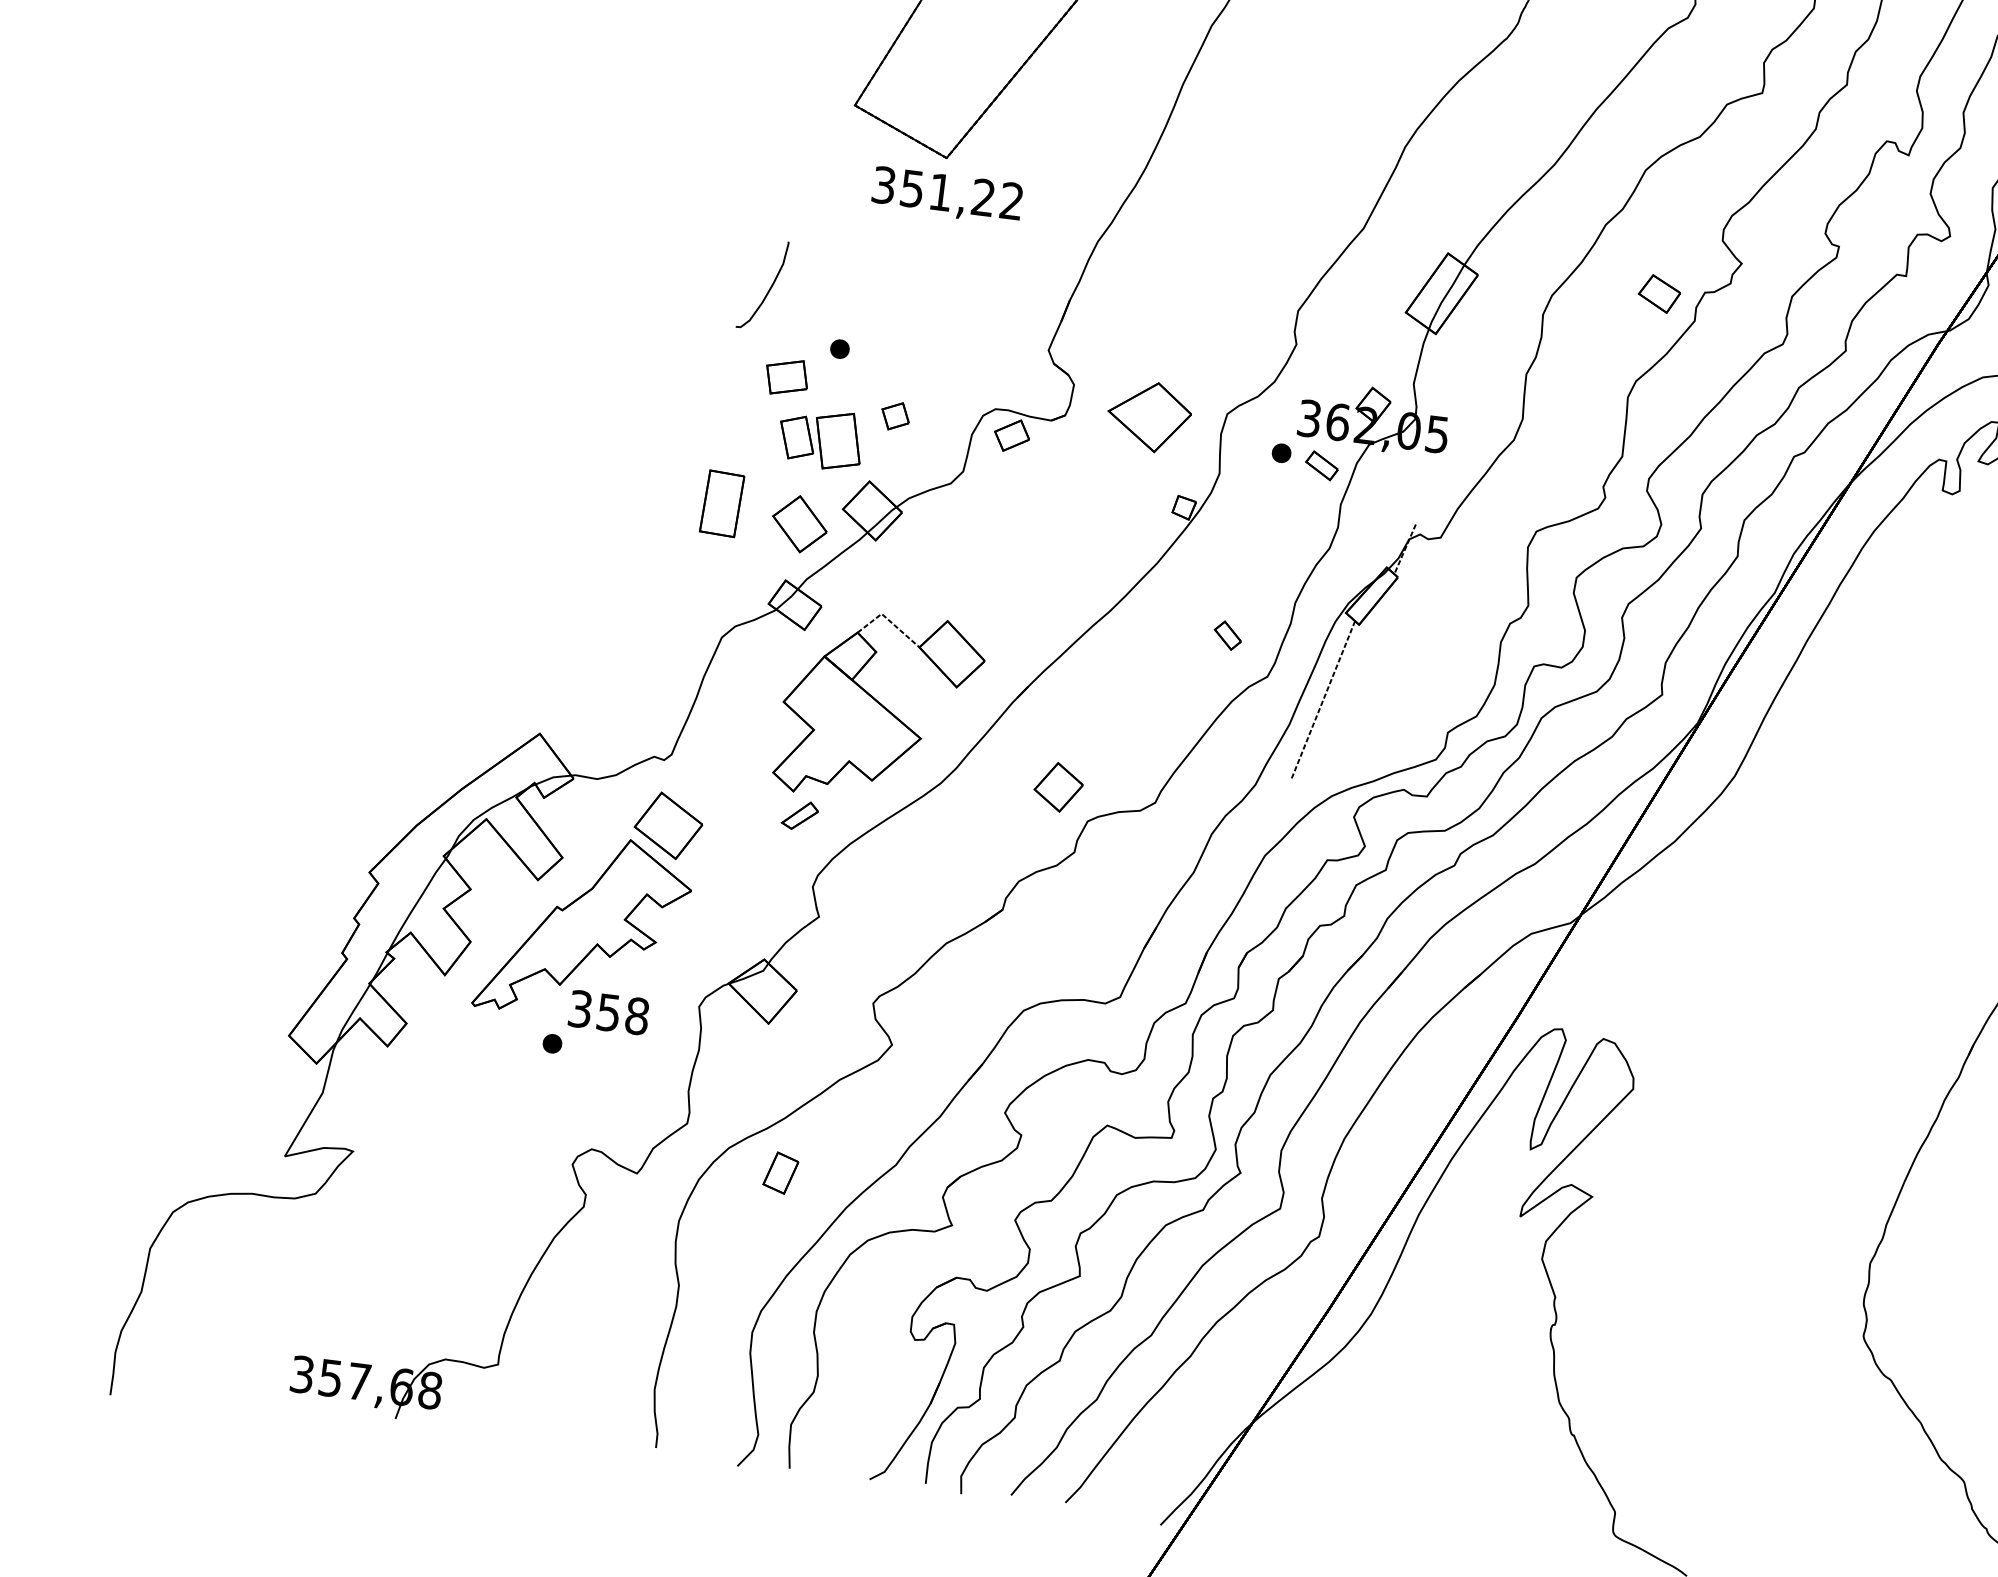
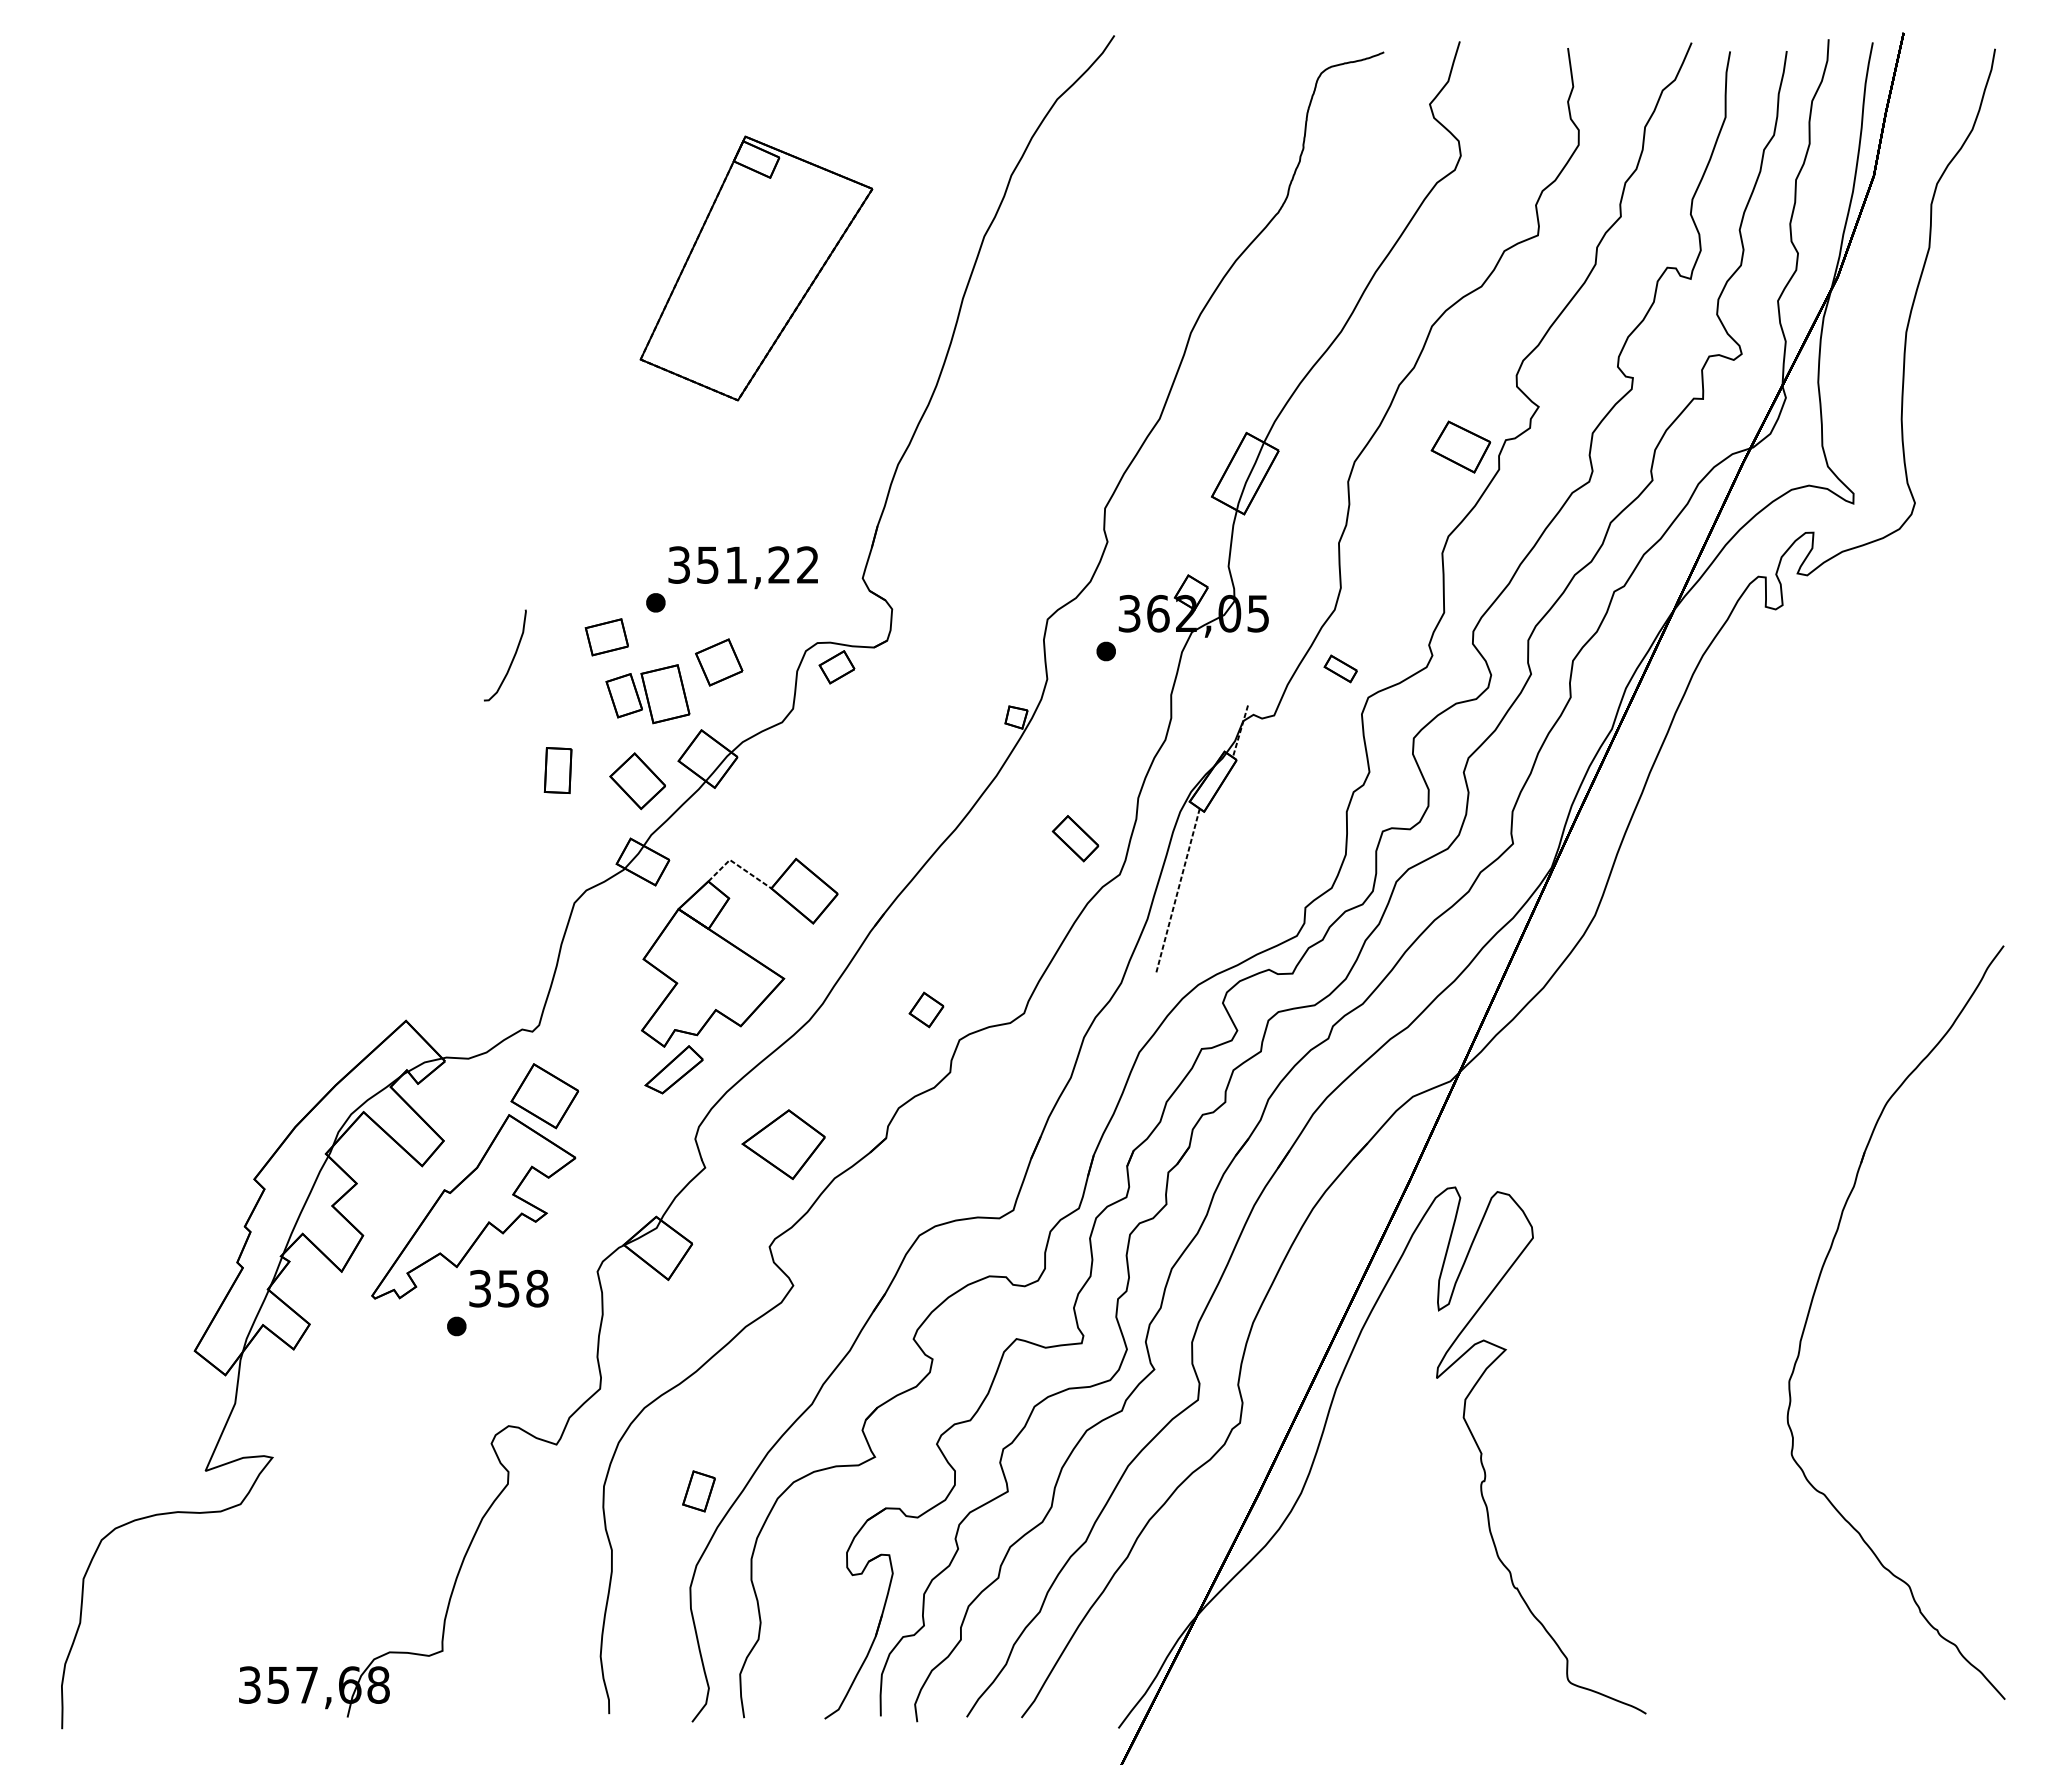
text: (946, 195) -> (742, 567), moved
curve: (769, 288) -> (512, 658), moved
part: (1659, 293) -> (1460, 446), size x1.43
part: (895, 416) -> (719, 662), size x1.67
part: (1149, 416) -> (783, 1144), moved
part: (1321, 465) -> (1340, 668), moved
part: (721, 503) -> (557, 770), size x0.71
part: (1227, 635) -> (1075, 838), size x1.67
part: (1058, 786) -> (926, 1009), size x0.71
part: (799, 815) -> (673, 1069), size x1.67
part: (780, 1173) -> (698, 1491), moved

